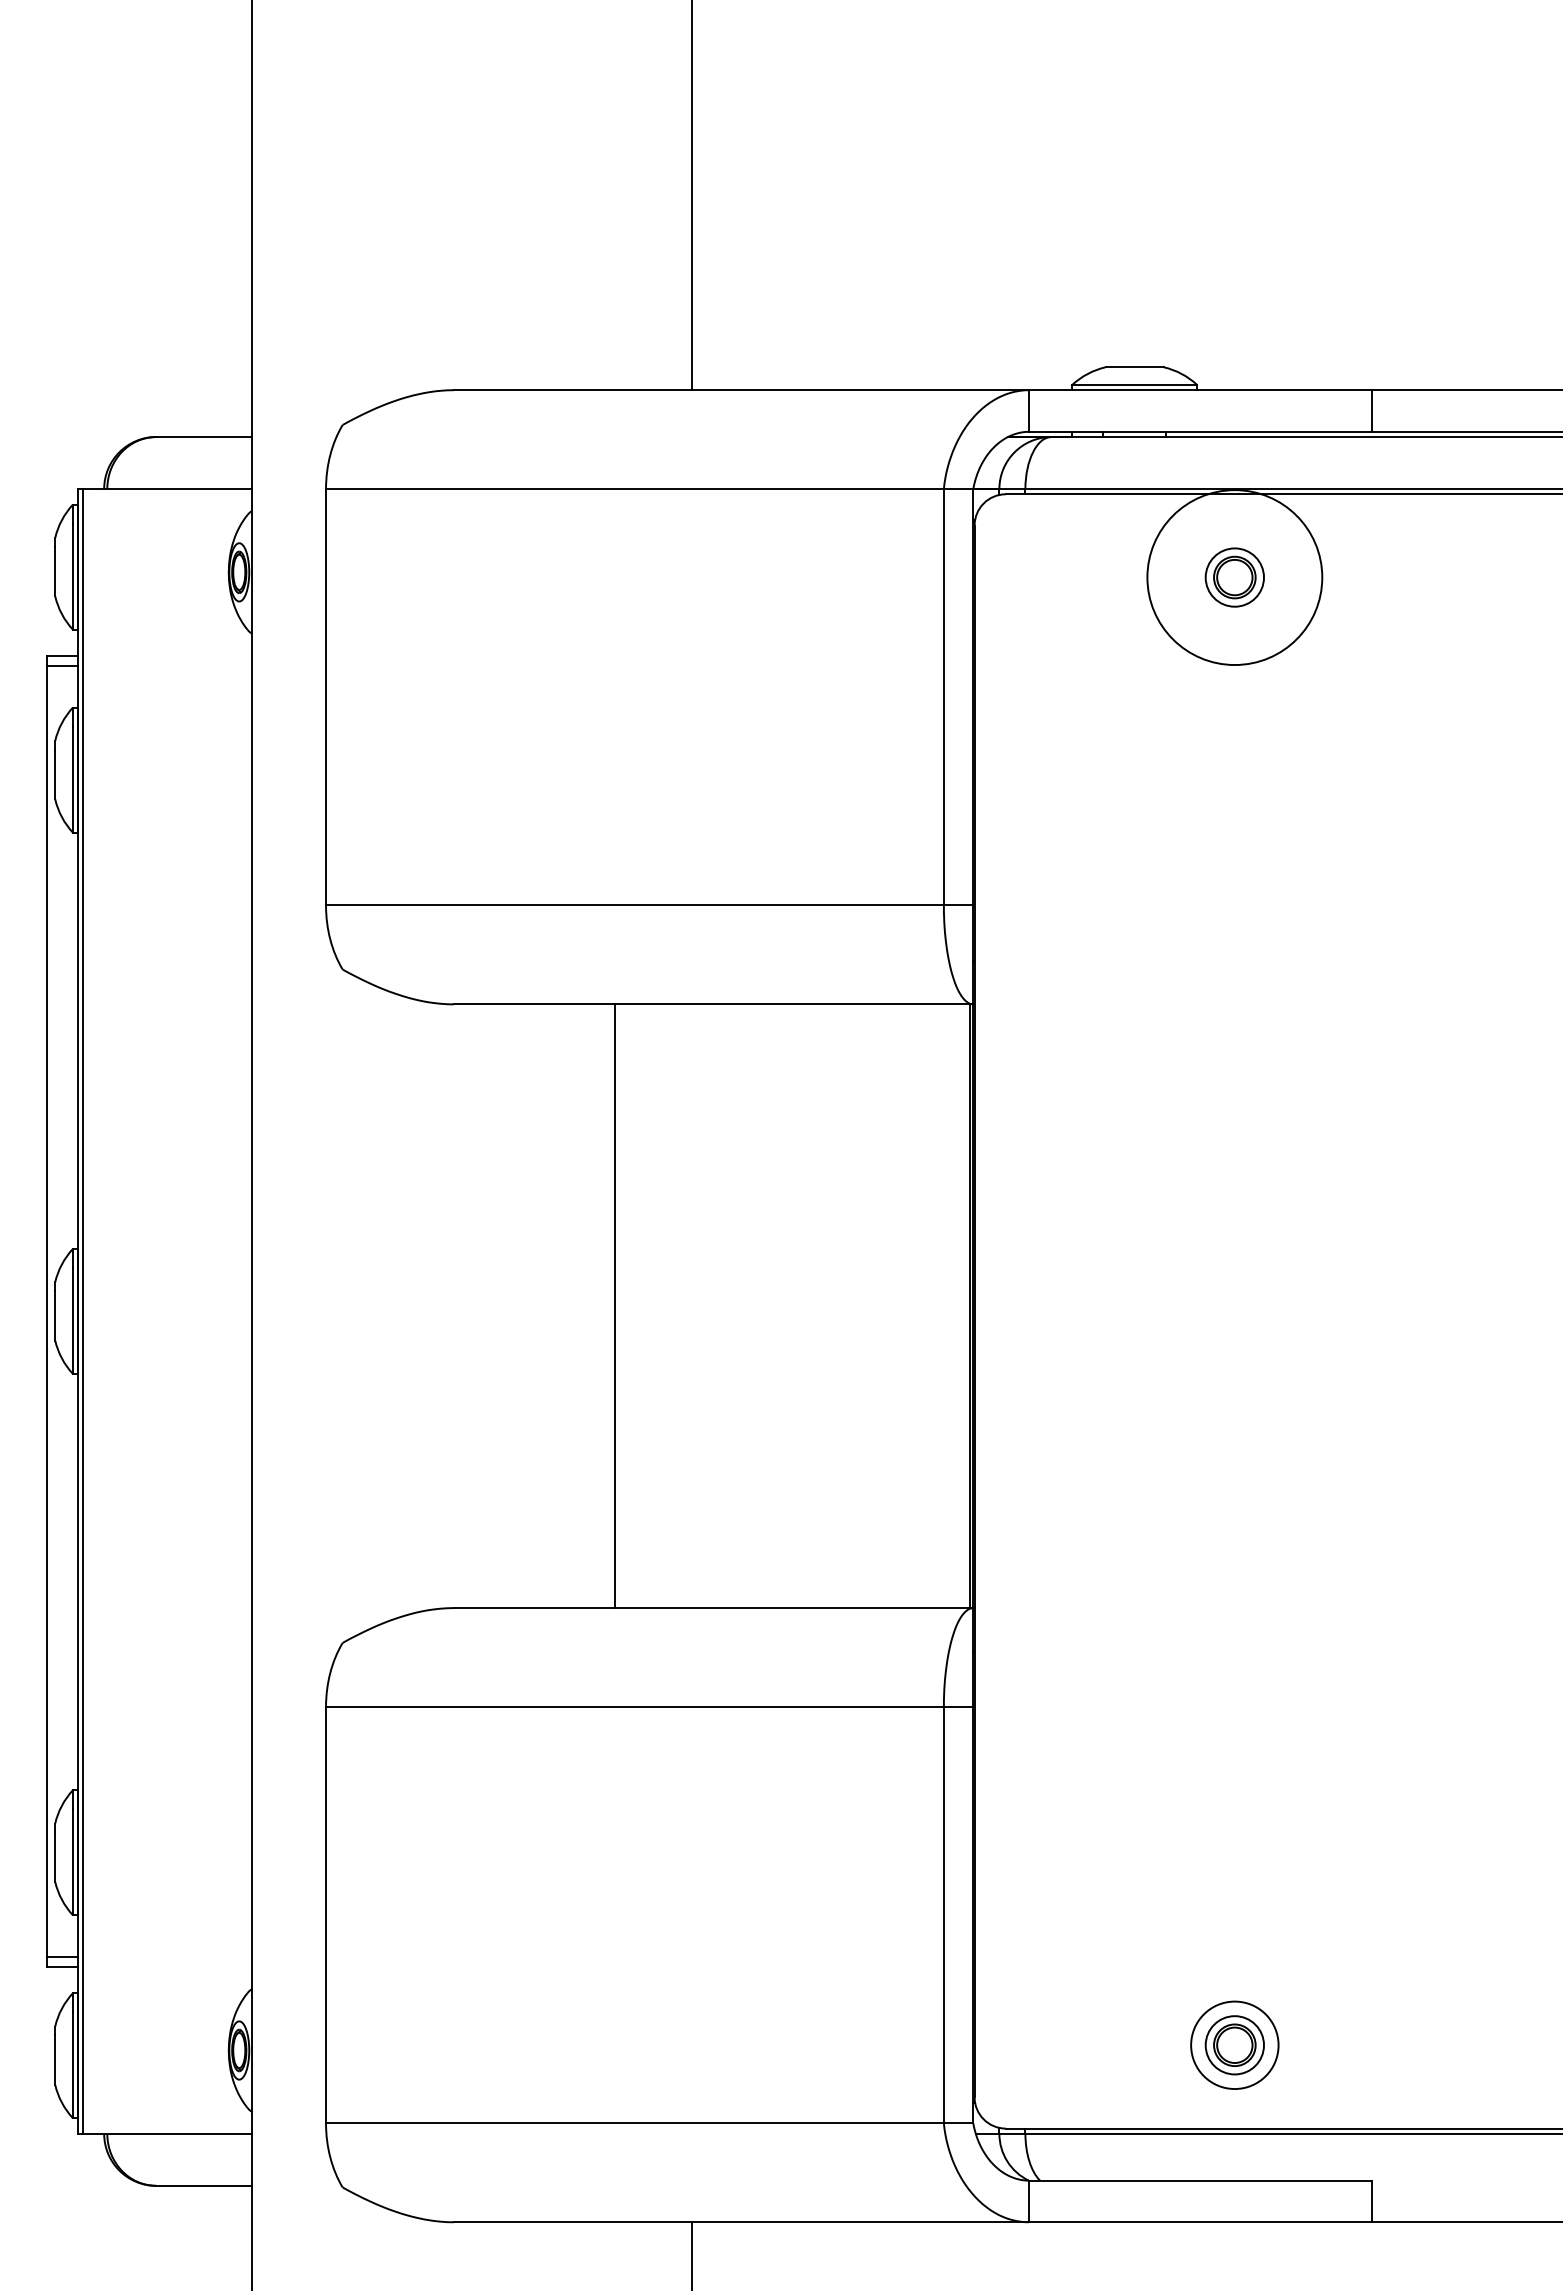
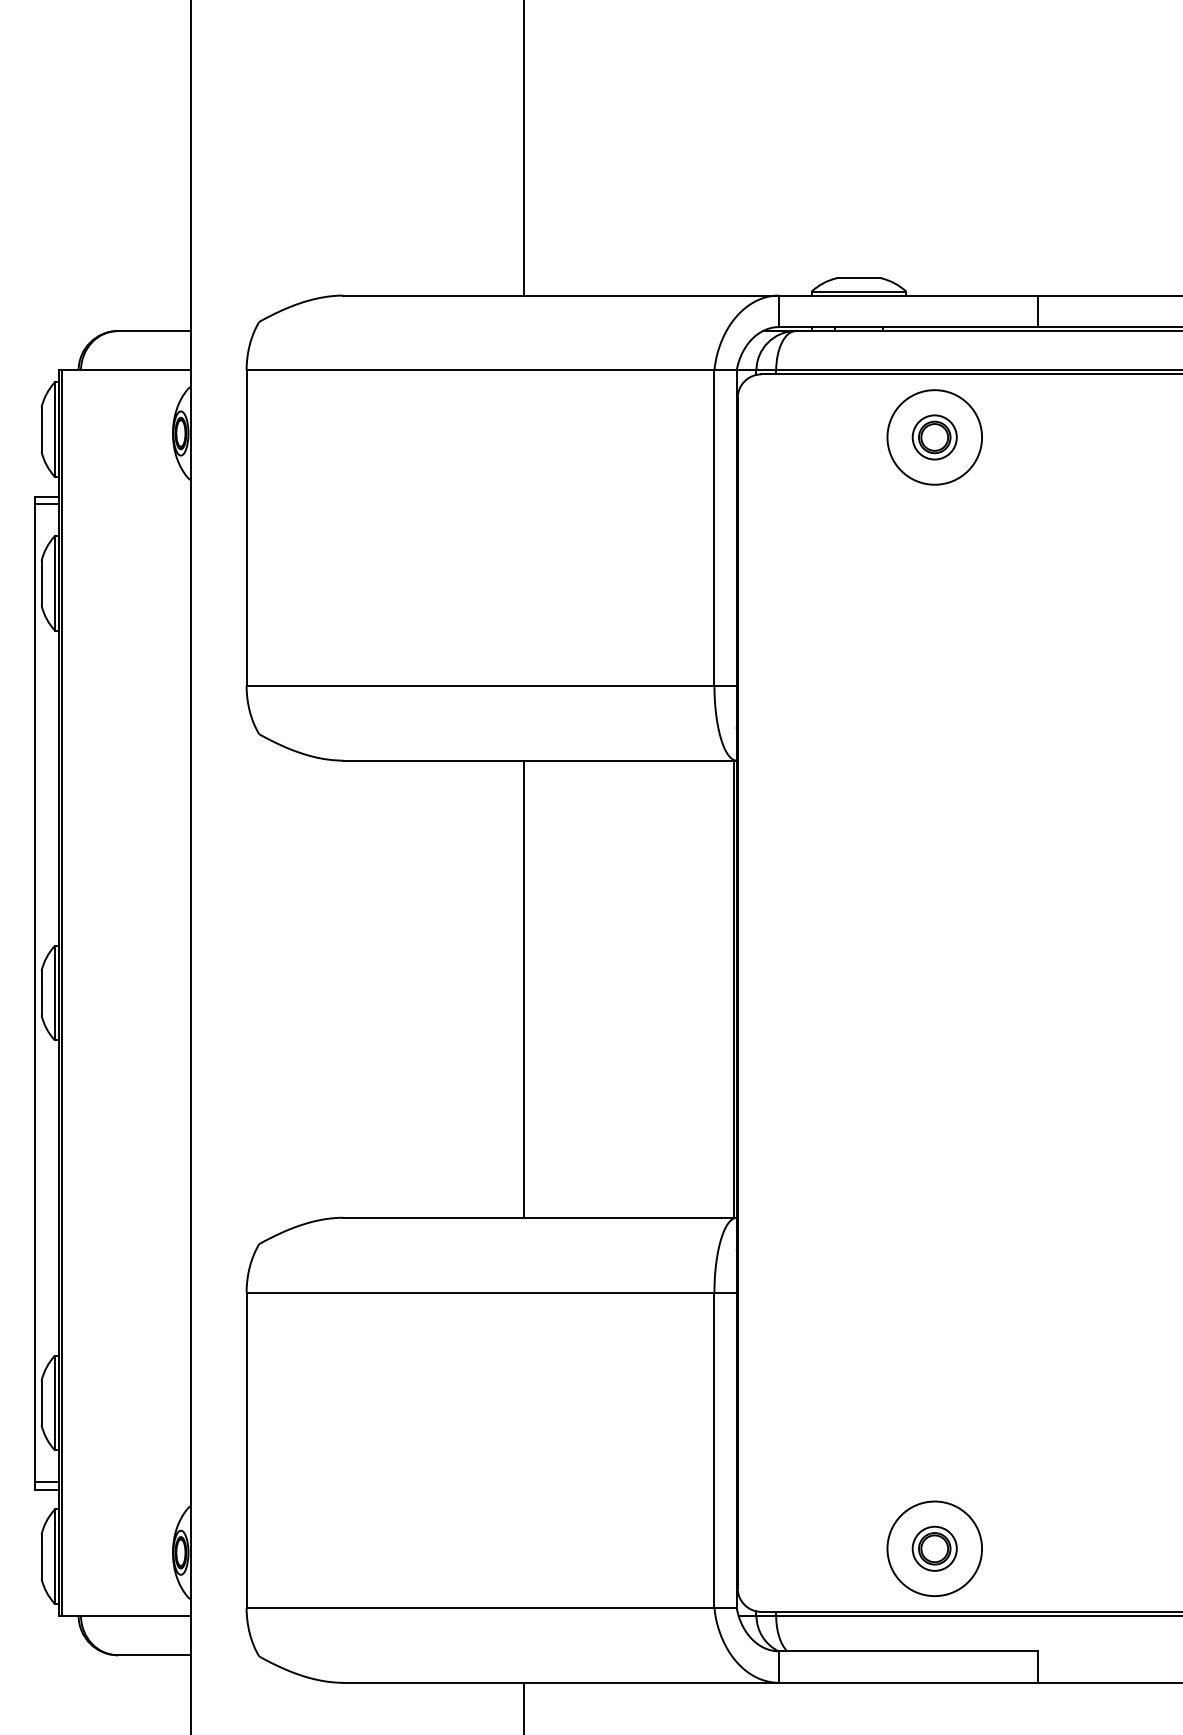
circle: (1234, 577) -> (934, 437), size x0.71
line: (615, 1306) -> (524, 989), moved
circle: (1234, 2044) -> (934, 1548), size x1.43

